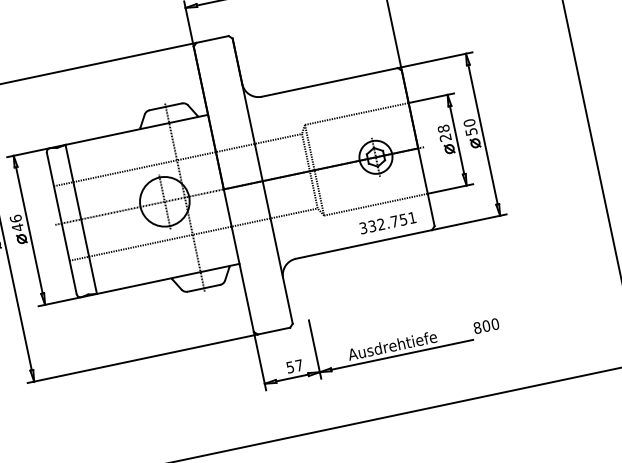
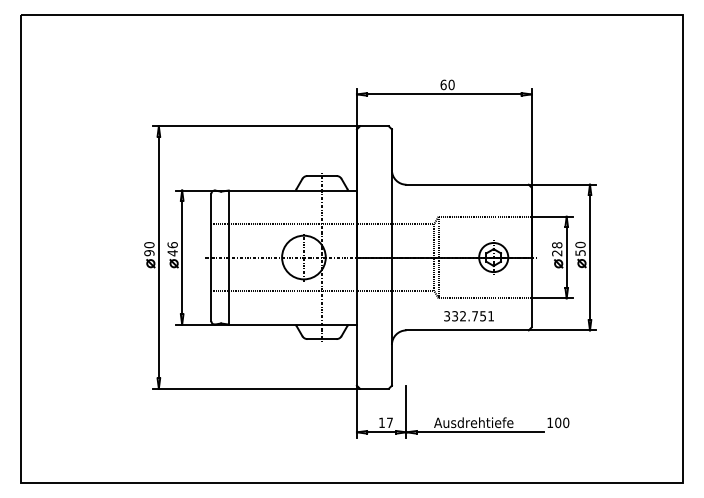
text: (387, 223) -> (468, 316), moved
text: (477, 327) -> (550, 422), 800 -> 100
text: (289, 367) -> (381, 422), 57 -> 17

